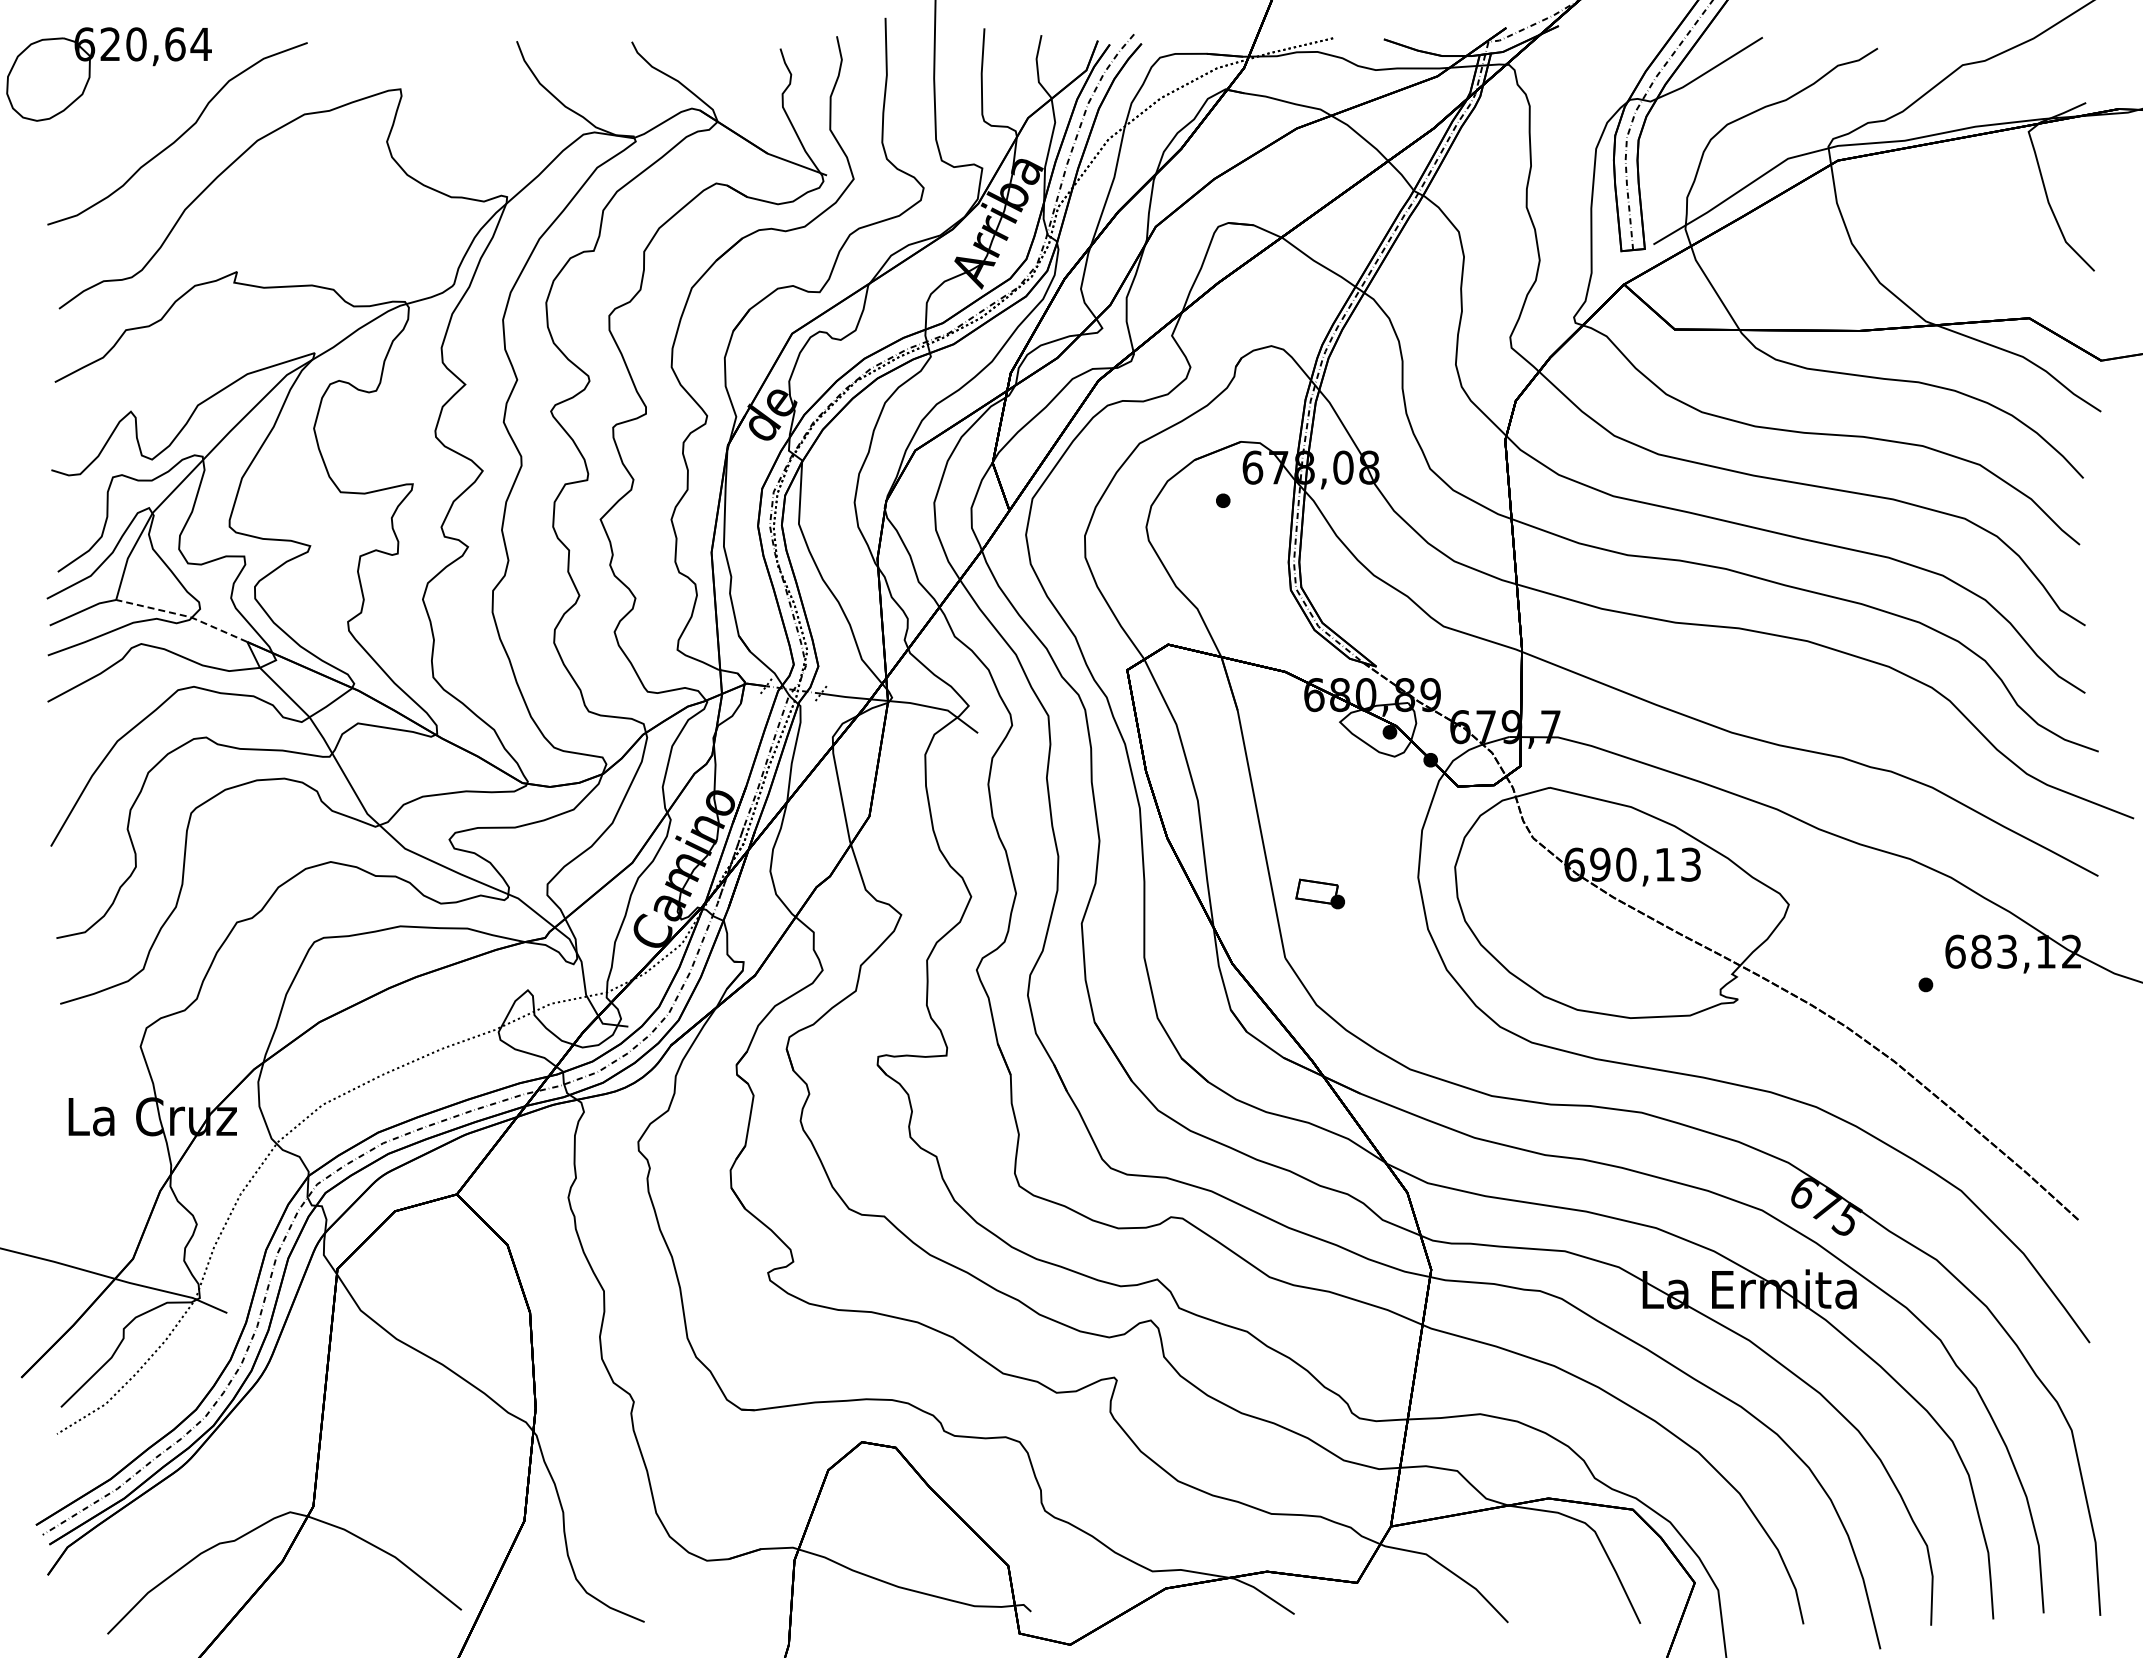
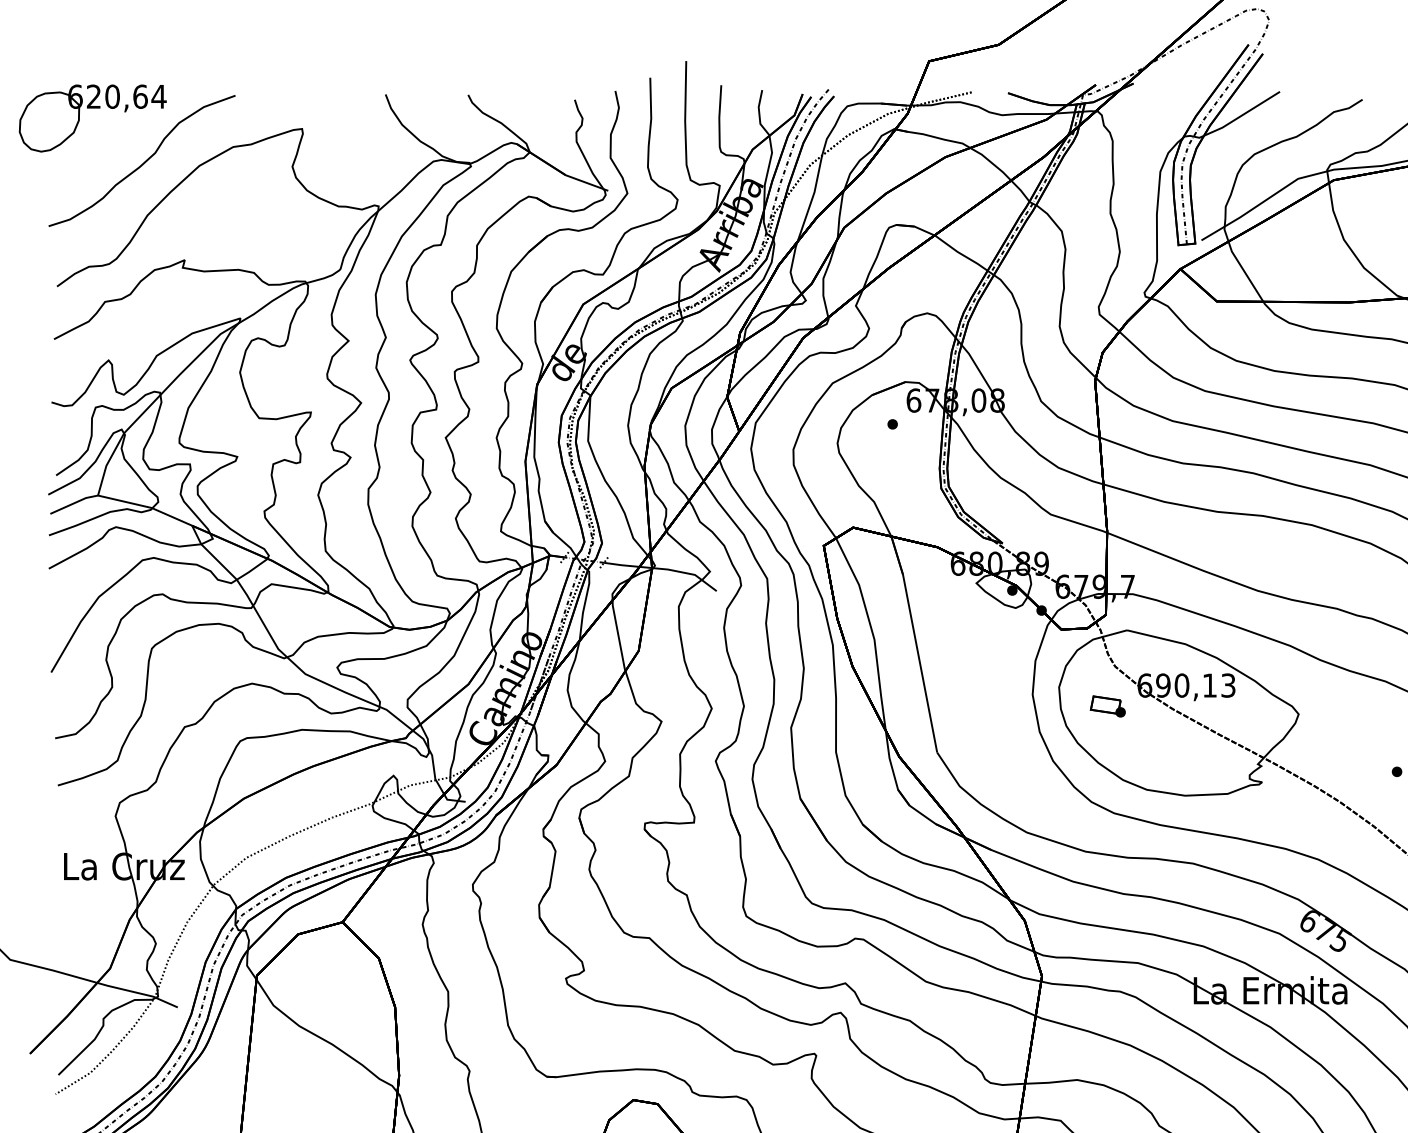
line: (184, 615) -> (147, 506), dashed -> solid
part: (1319, 893) -> (1107, 706), moved

